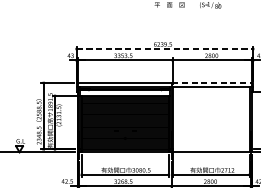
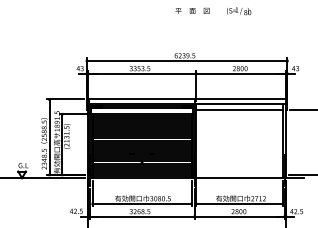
line: (165, 48) -> (187, 60), dashed -> solid
line: (212, 82) -> (241, 99), dashed -> solid
line: (210, 92) -> (239, 110), added

